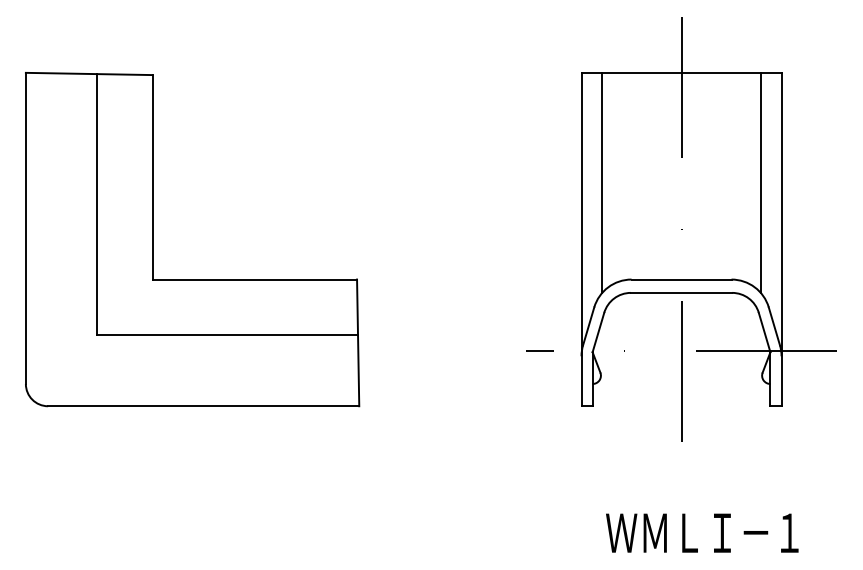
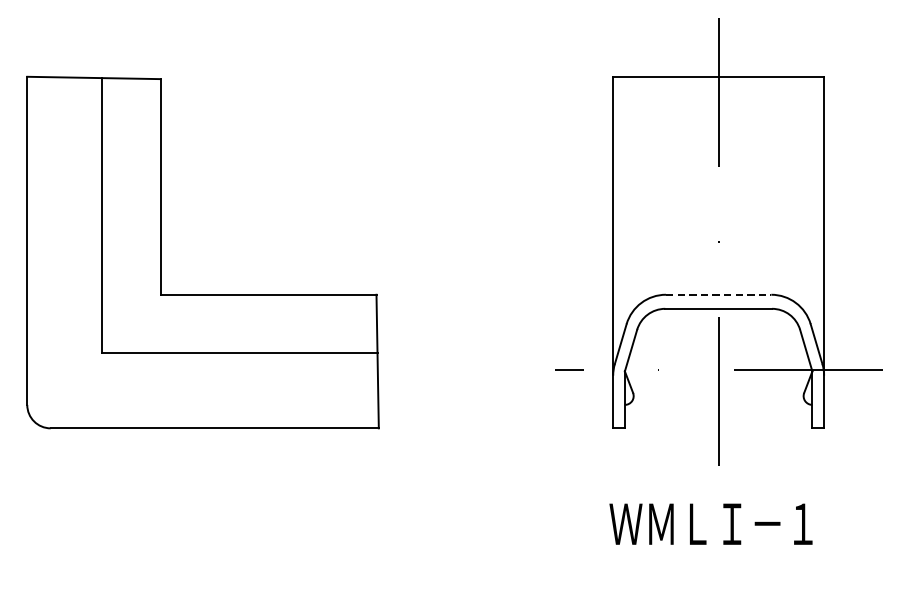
line: (602, 182) -> (635, 192), removed
line: (760, 182) -> (801, 192), removed
line: (681, 279) -> (718, 294), solid -> dashed
text: (702, 532) -> (711, 523), moved

